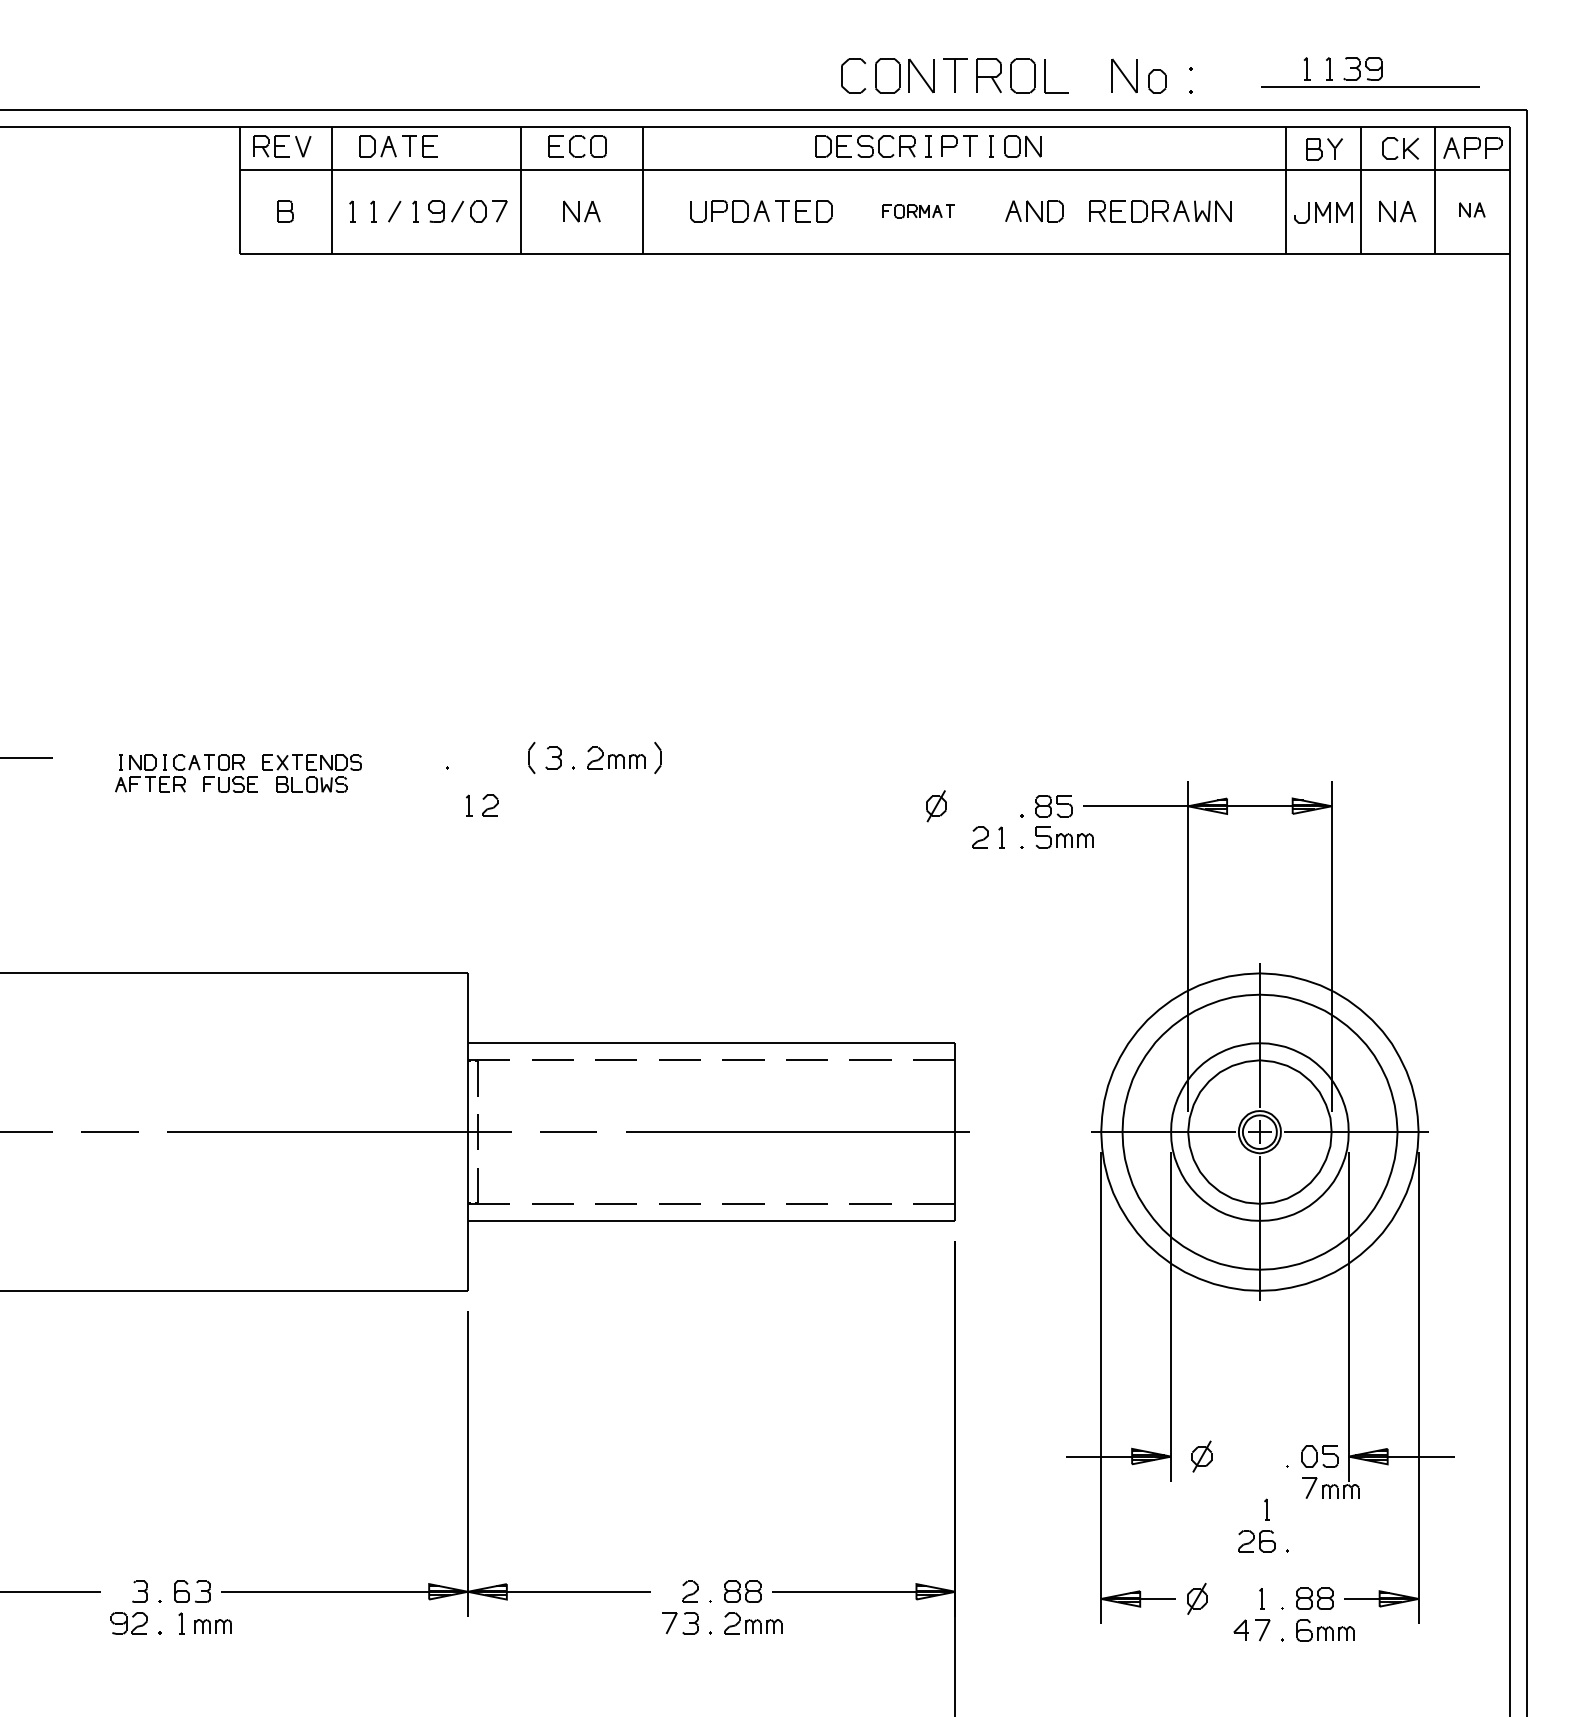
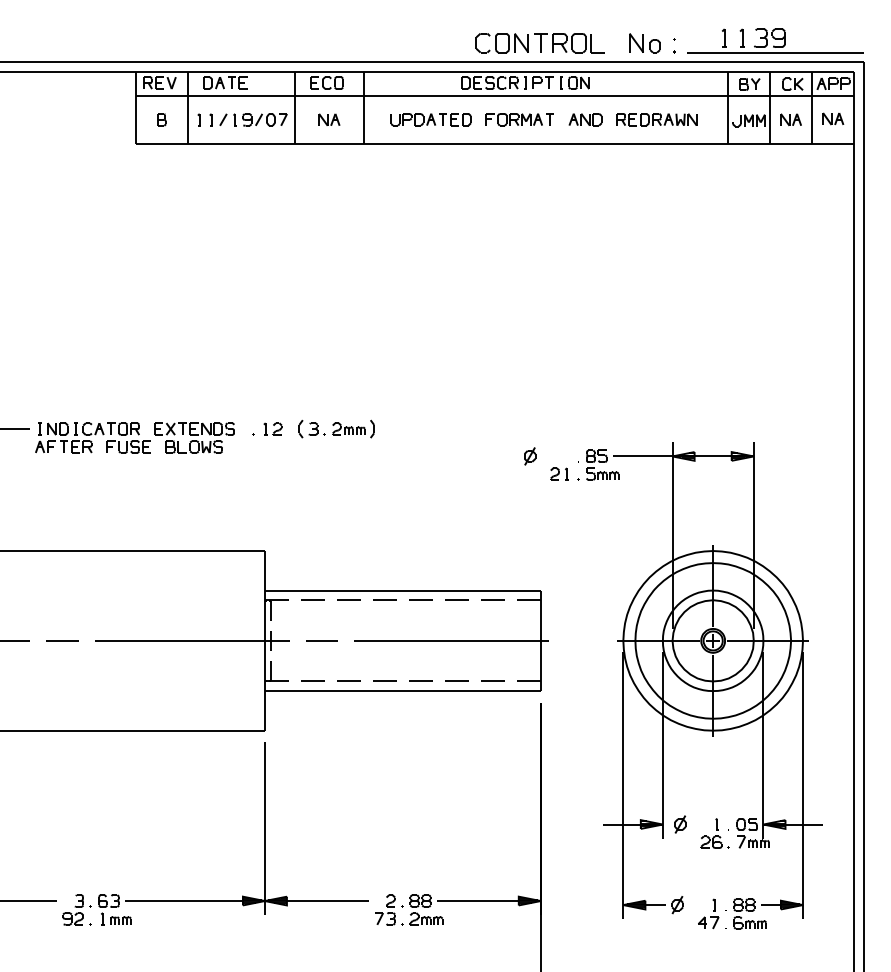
part: (1370, 71) -> (775, 40), size x1.43
part: (1472, 209) -> (833, 118), size x1.43
part: (917, 210) -> (519, 119), size x1.67
part: (237, 772) -> (134, 437), size x1.43
part: (481, 804) -> (272, 428), moved
part: (1262, 1525) -> (714, 833), moved

